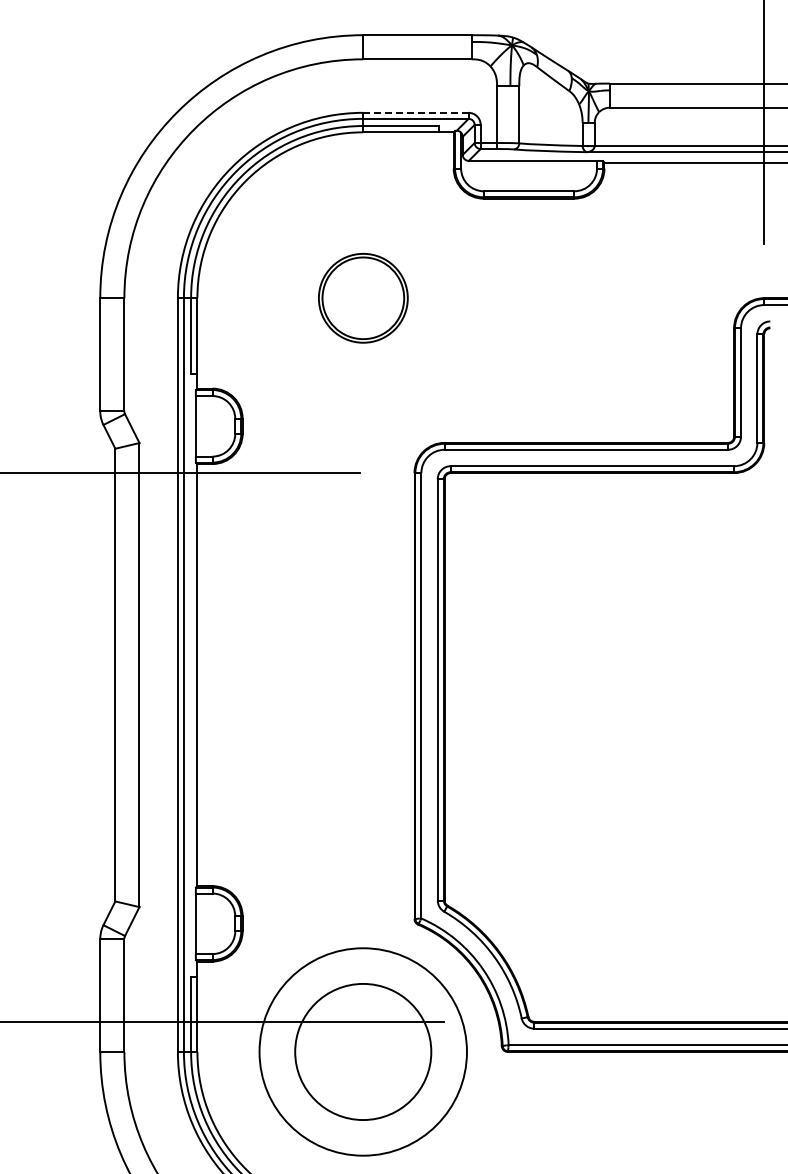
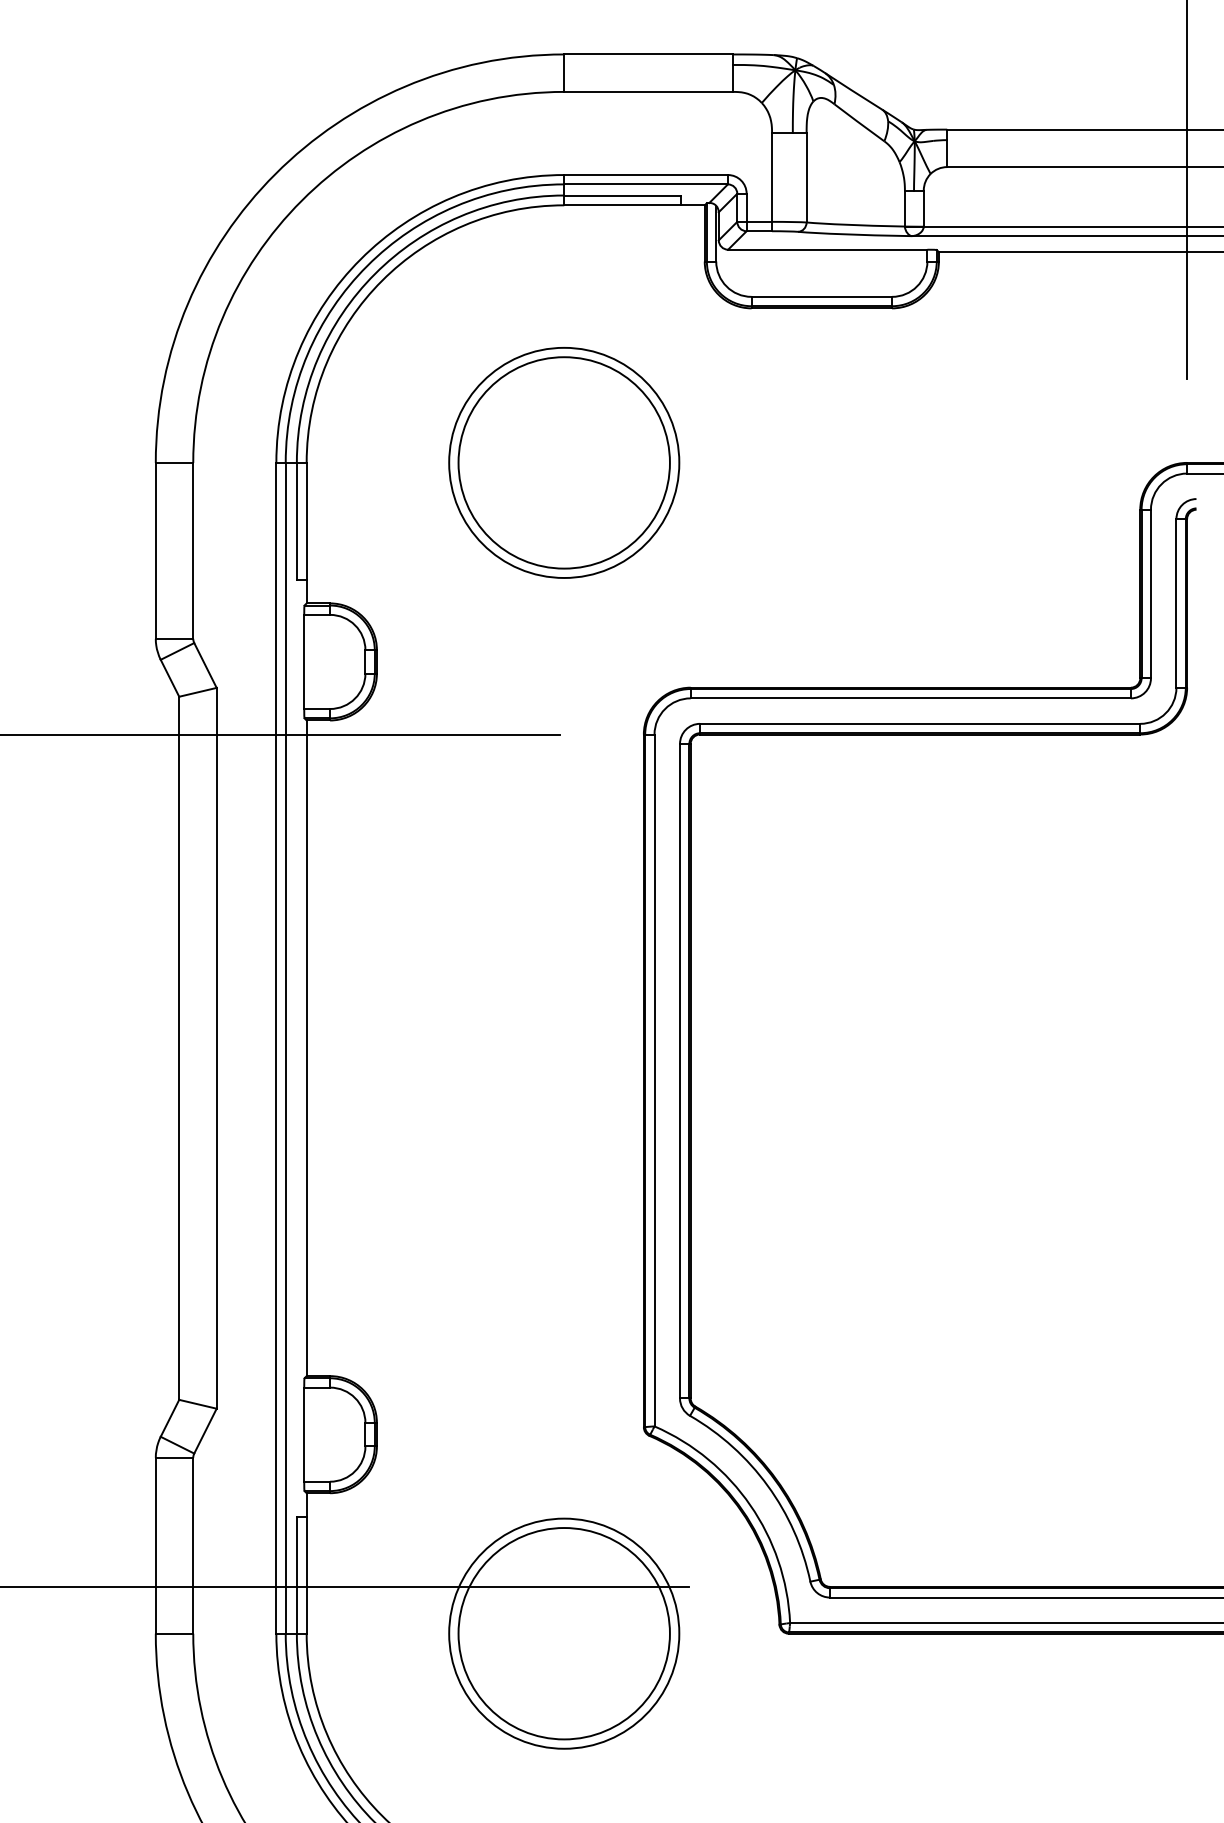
line: (415, 112) -> (645, 174), dashed -> solid
part: (363, 298) -> (564, 463), size x1.67
circle: (363, 1051) -> (564, 1632), size x0.71

